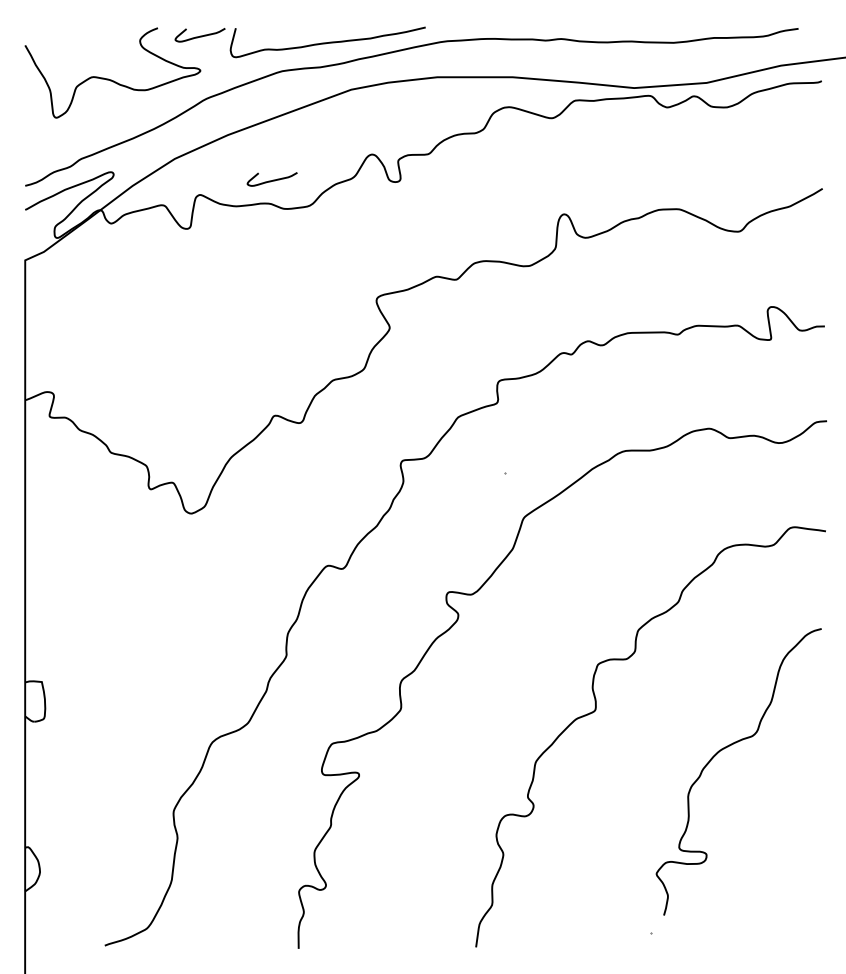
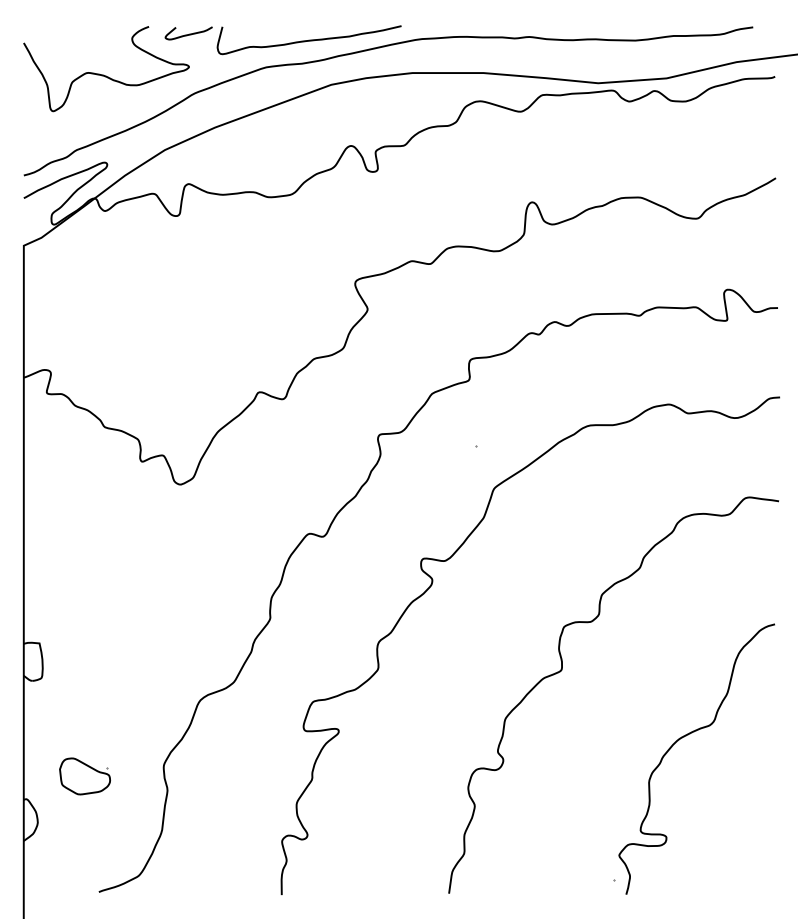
curve: (272, 179) -> (257, 169), removed
curve: (727, 747) -> (686, 736), moved
part: (89, 823) -> (84, 776), added

